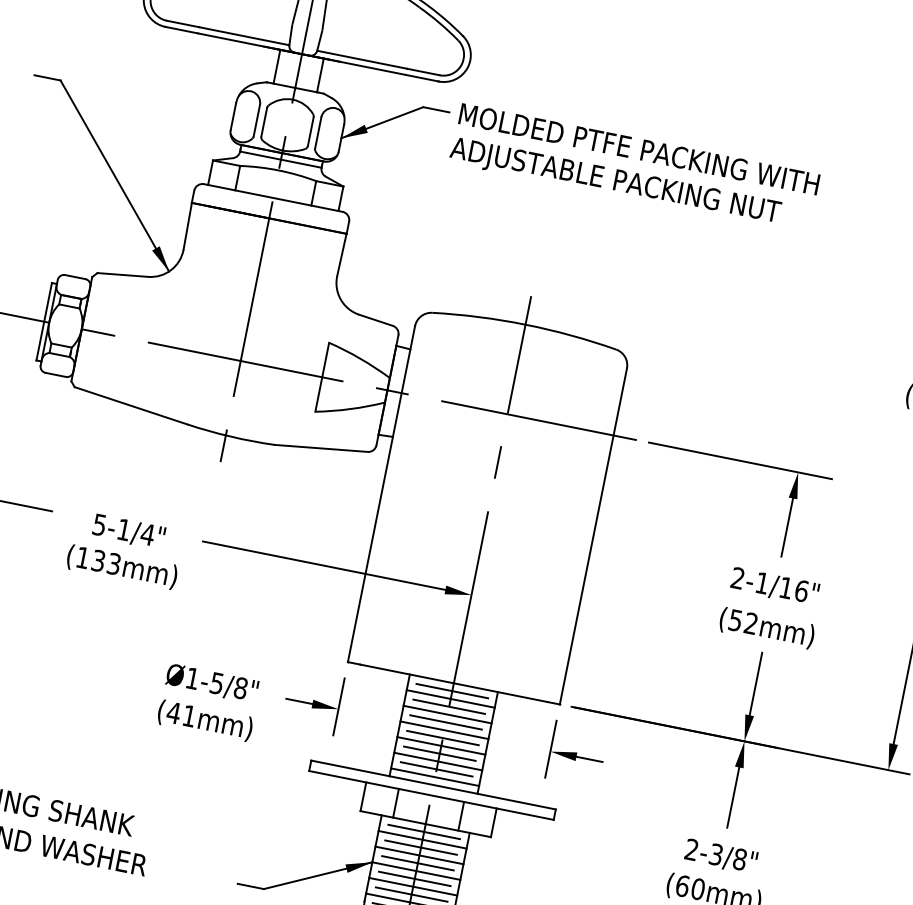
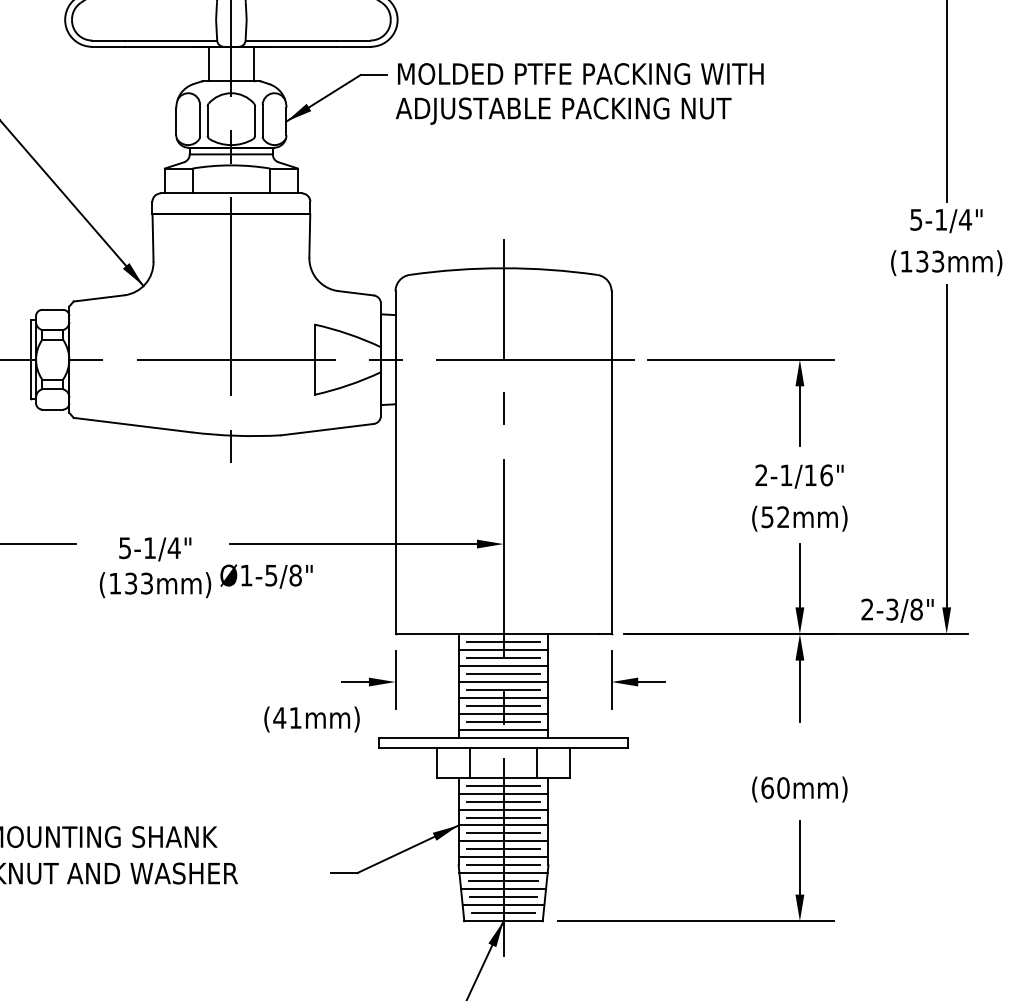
text: (212, 683) -> (266, 576), moved
text: (204, 720) -> (311, 719), moved
text: (721, 856) -> (897, 610), moved

